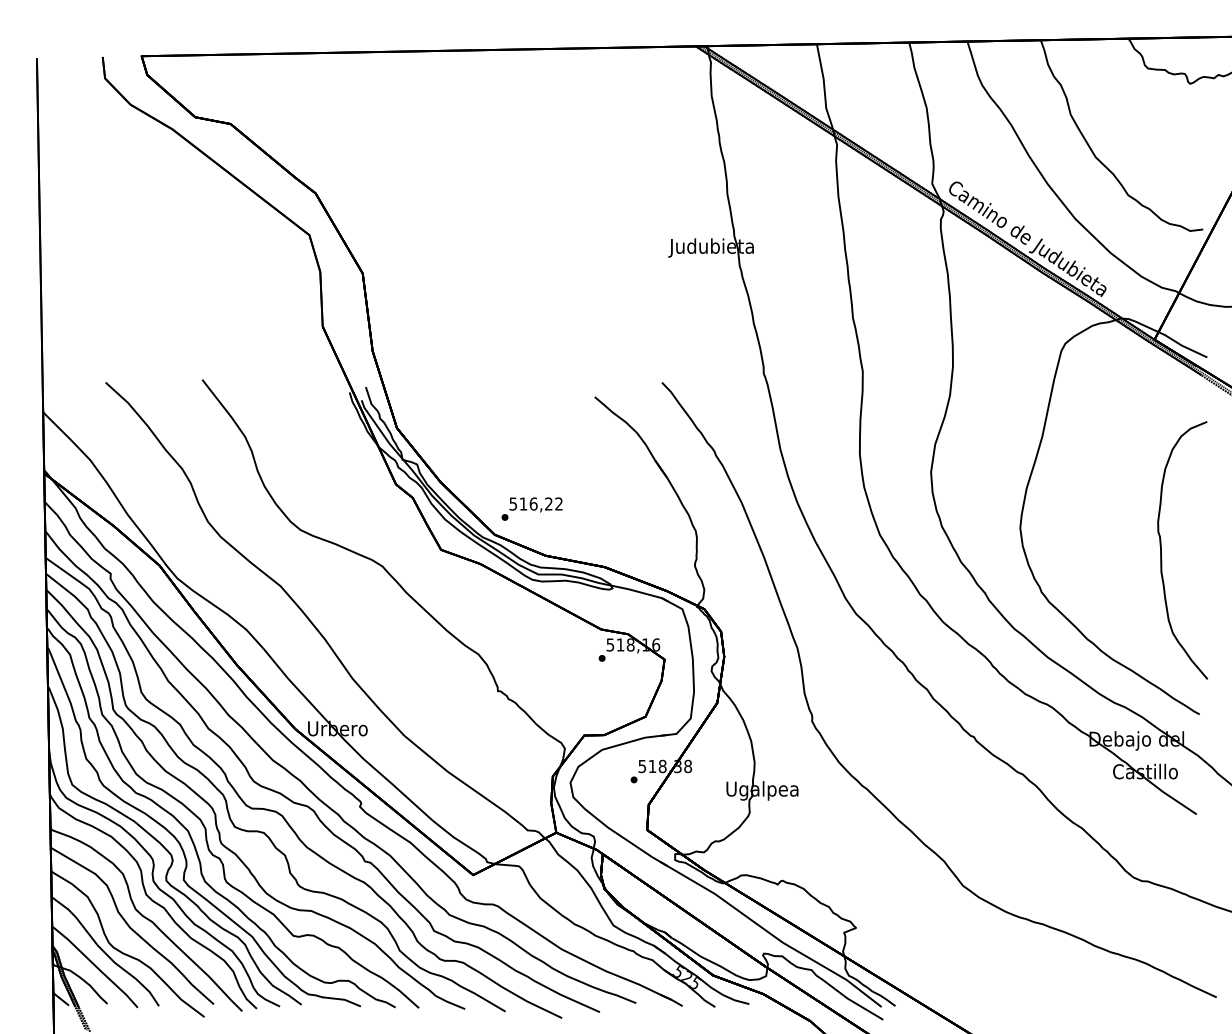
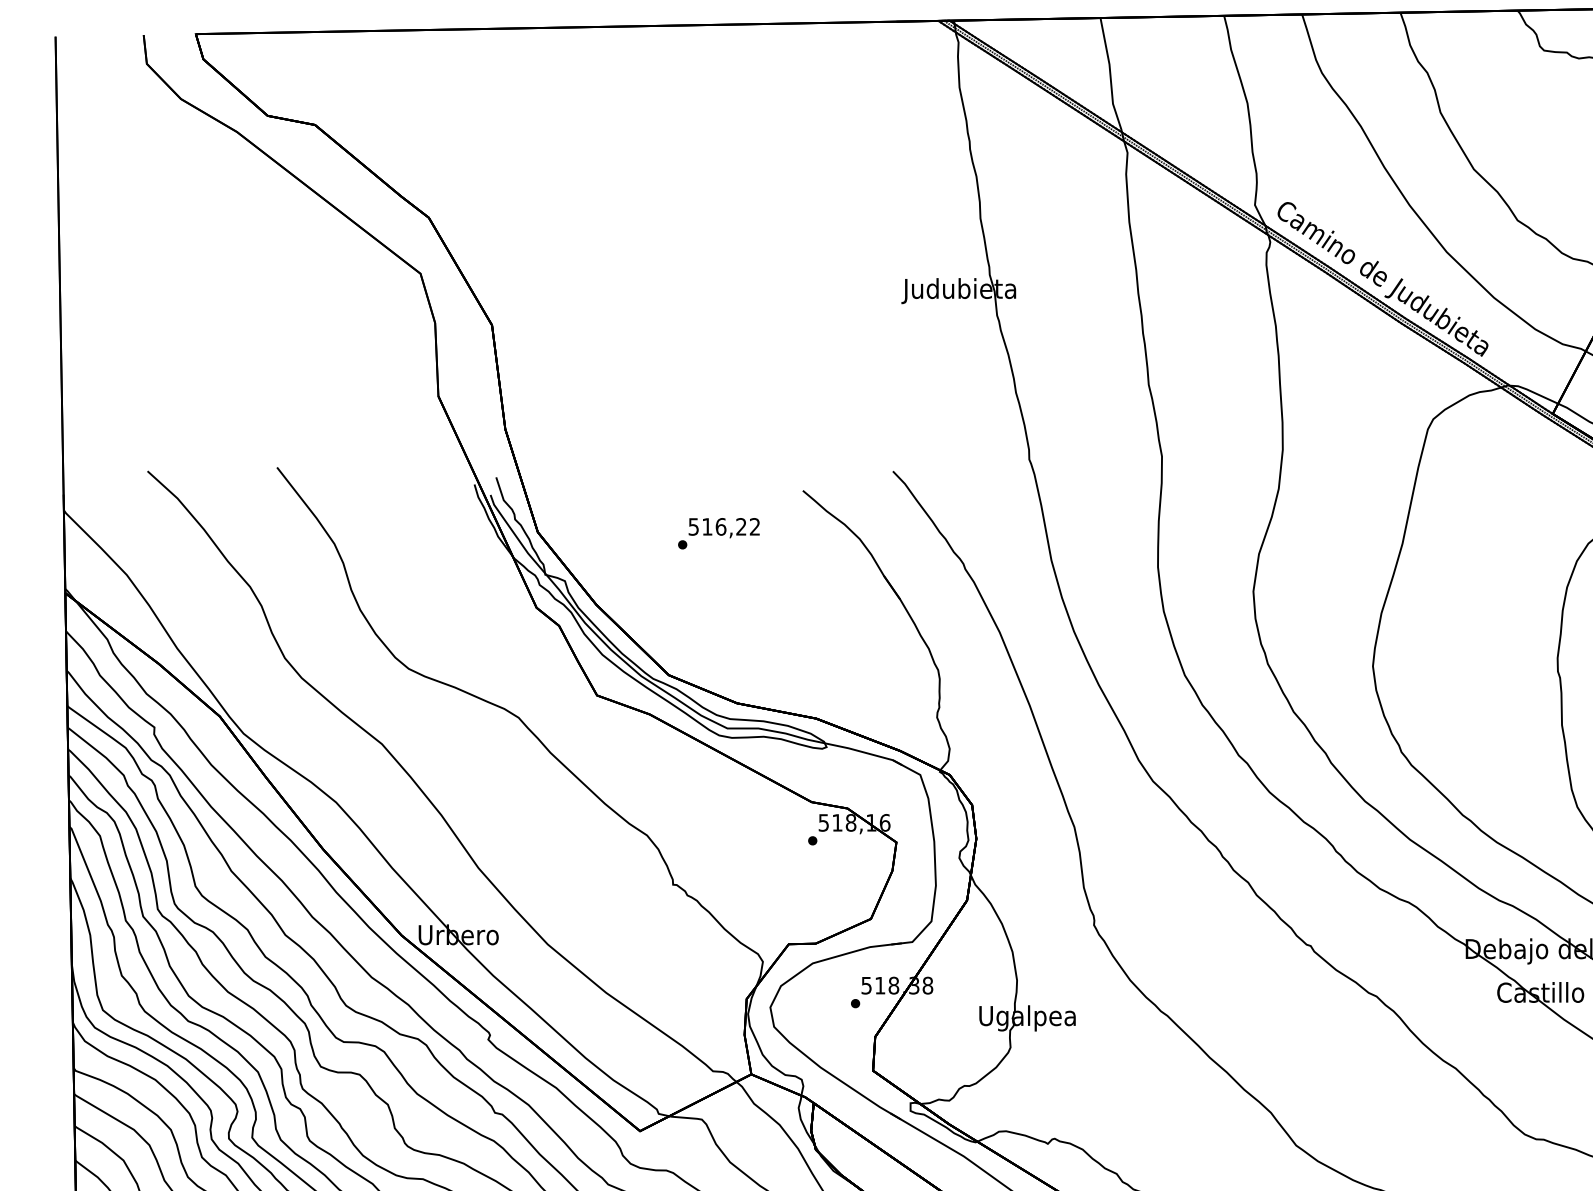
text: (531, 508) -> (718, 532), moved

